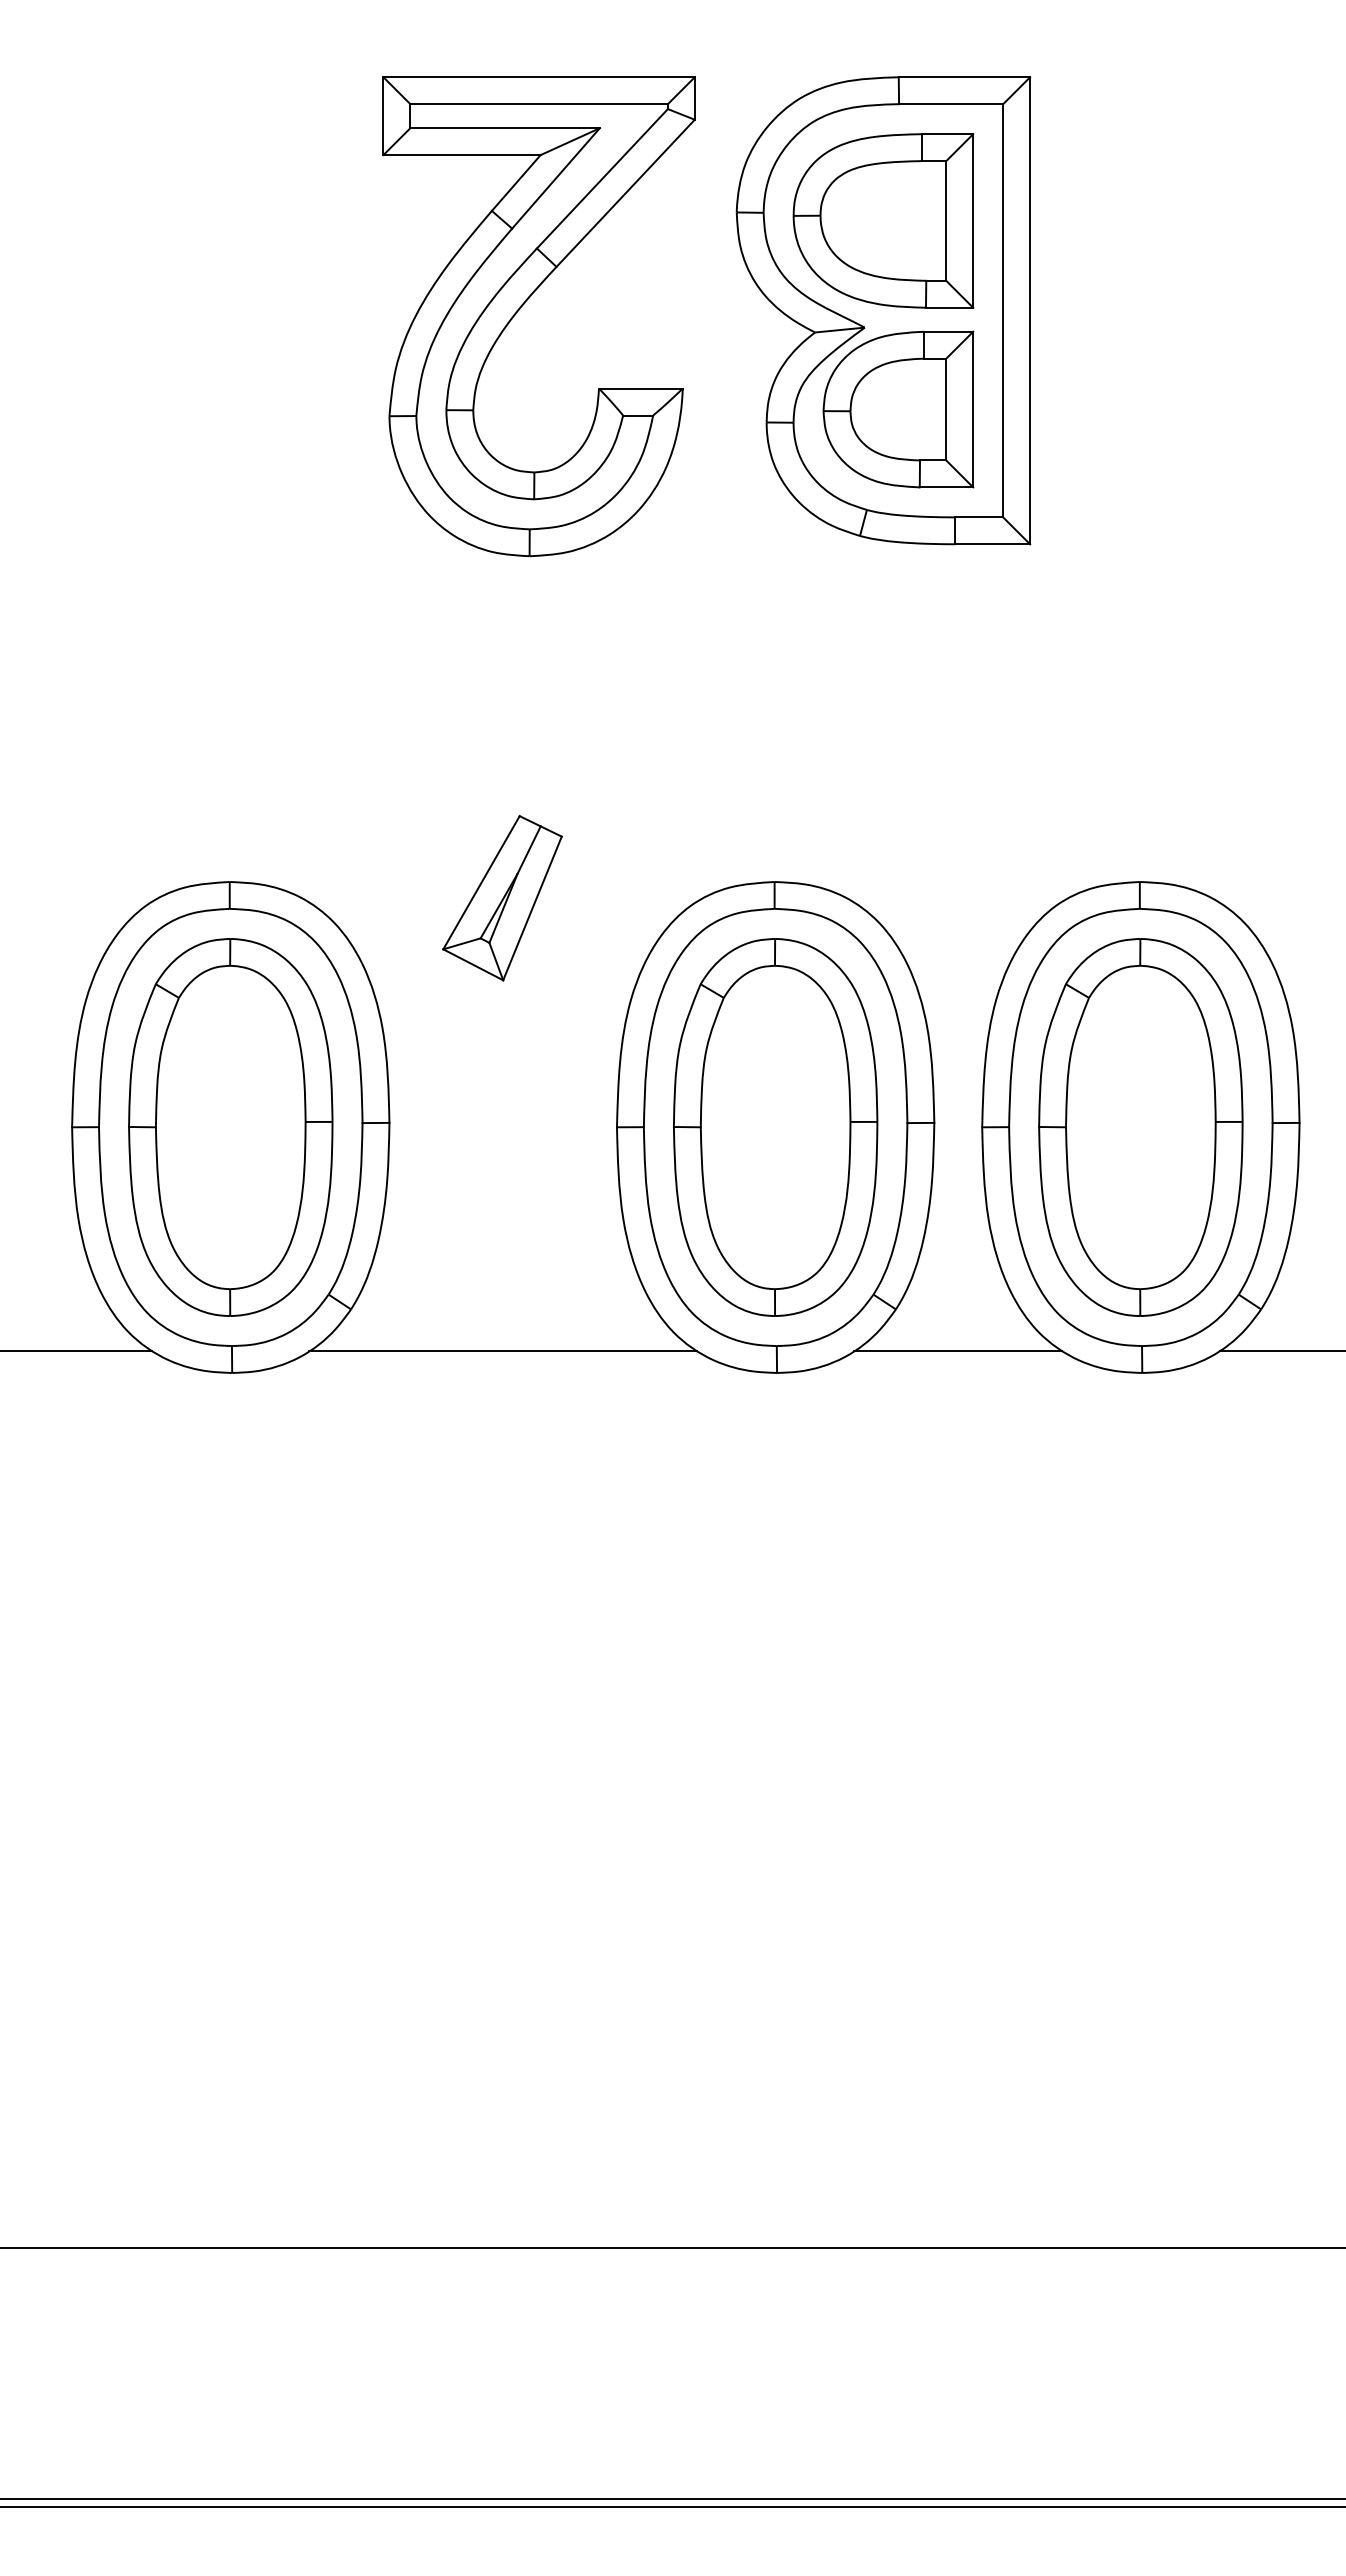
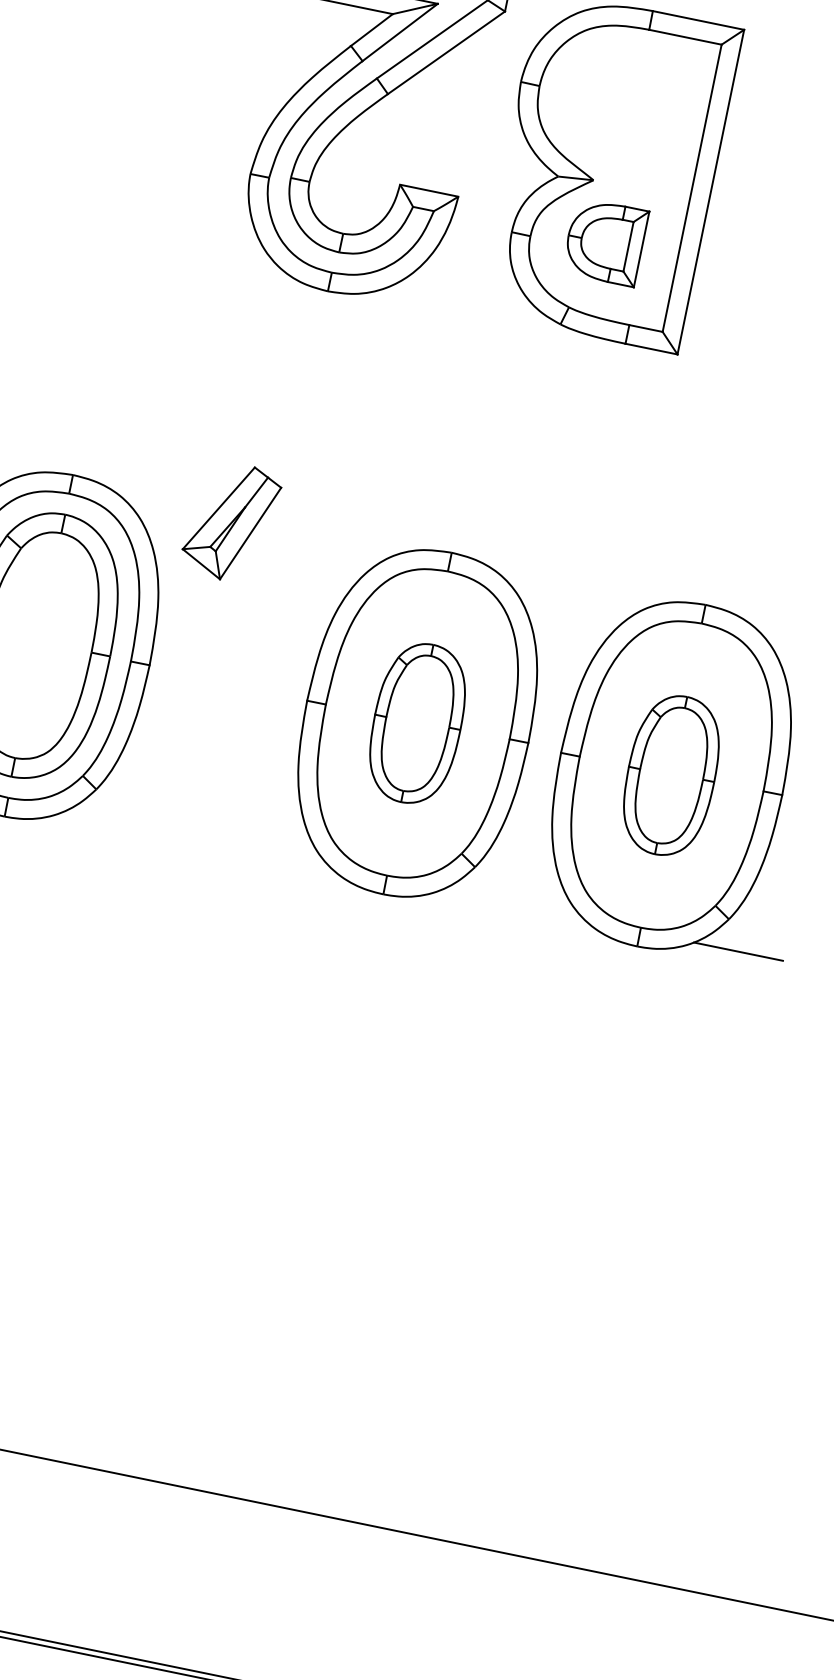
part: (883, 220) -> (621, 108), removed
part: (898, 409) -> (605, 241), size x0.7
part: (502, 898) -> (231, 522), moved
part: (775, 1127) -> (417, 723), size x0.6
part: (1140, 1127) -> (671, 775), size x0.6
line: (503, 1351) -> (196, 840), removed
line: (958, 1351) -> (512, 905), removed

